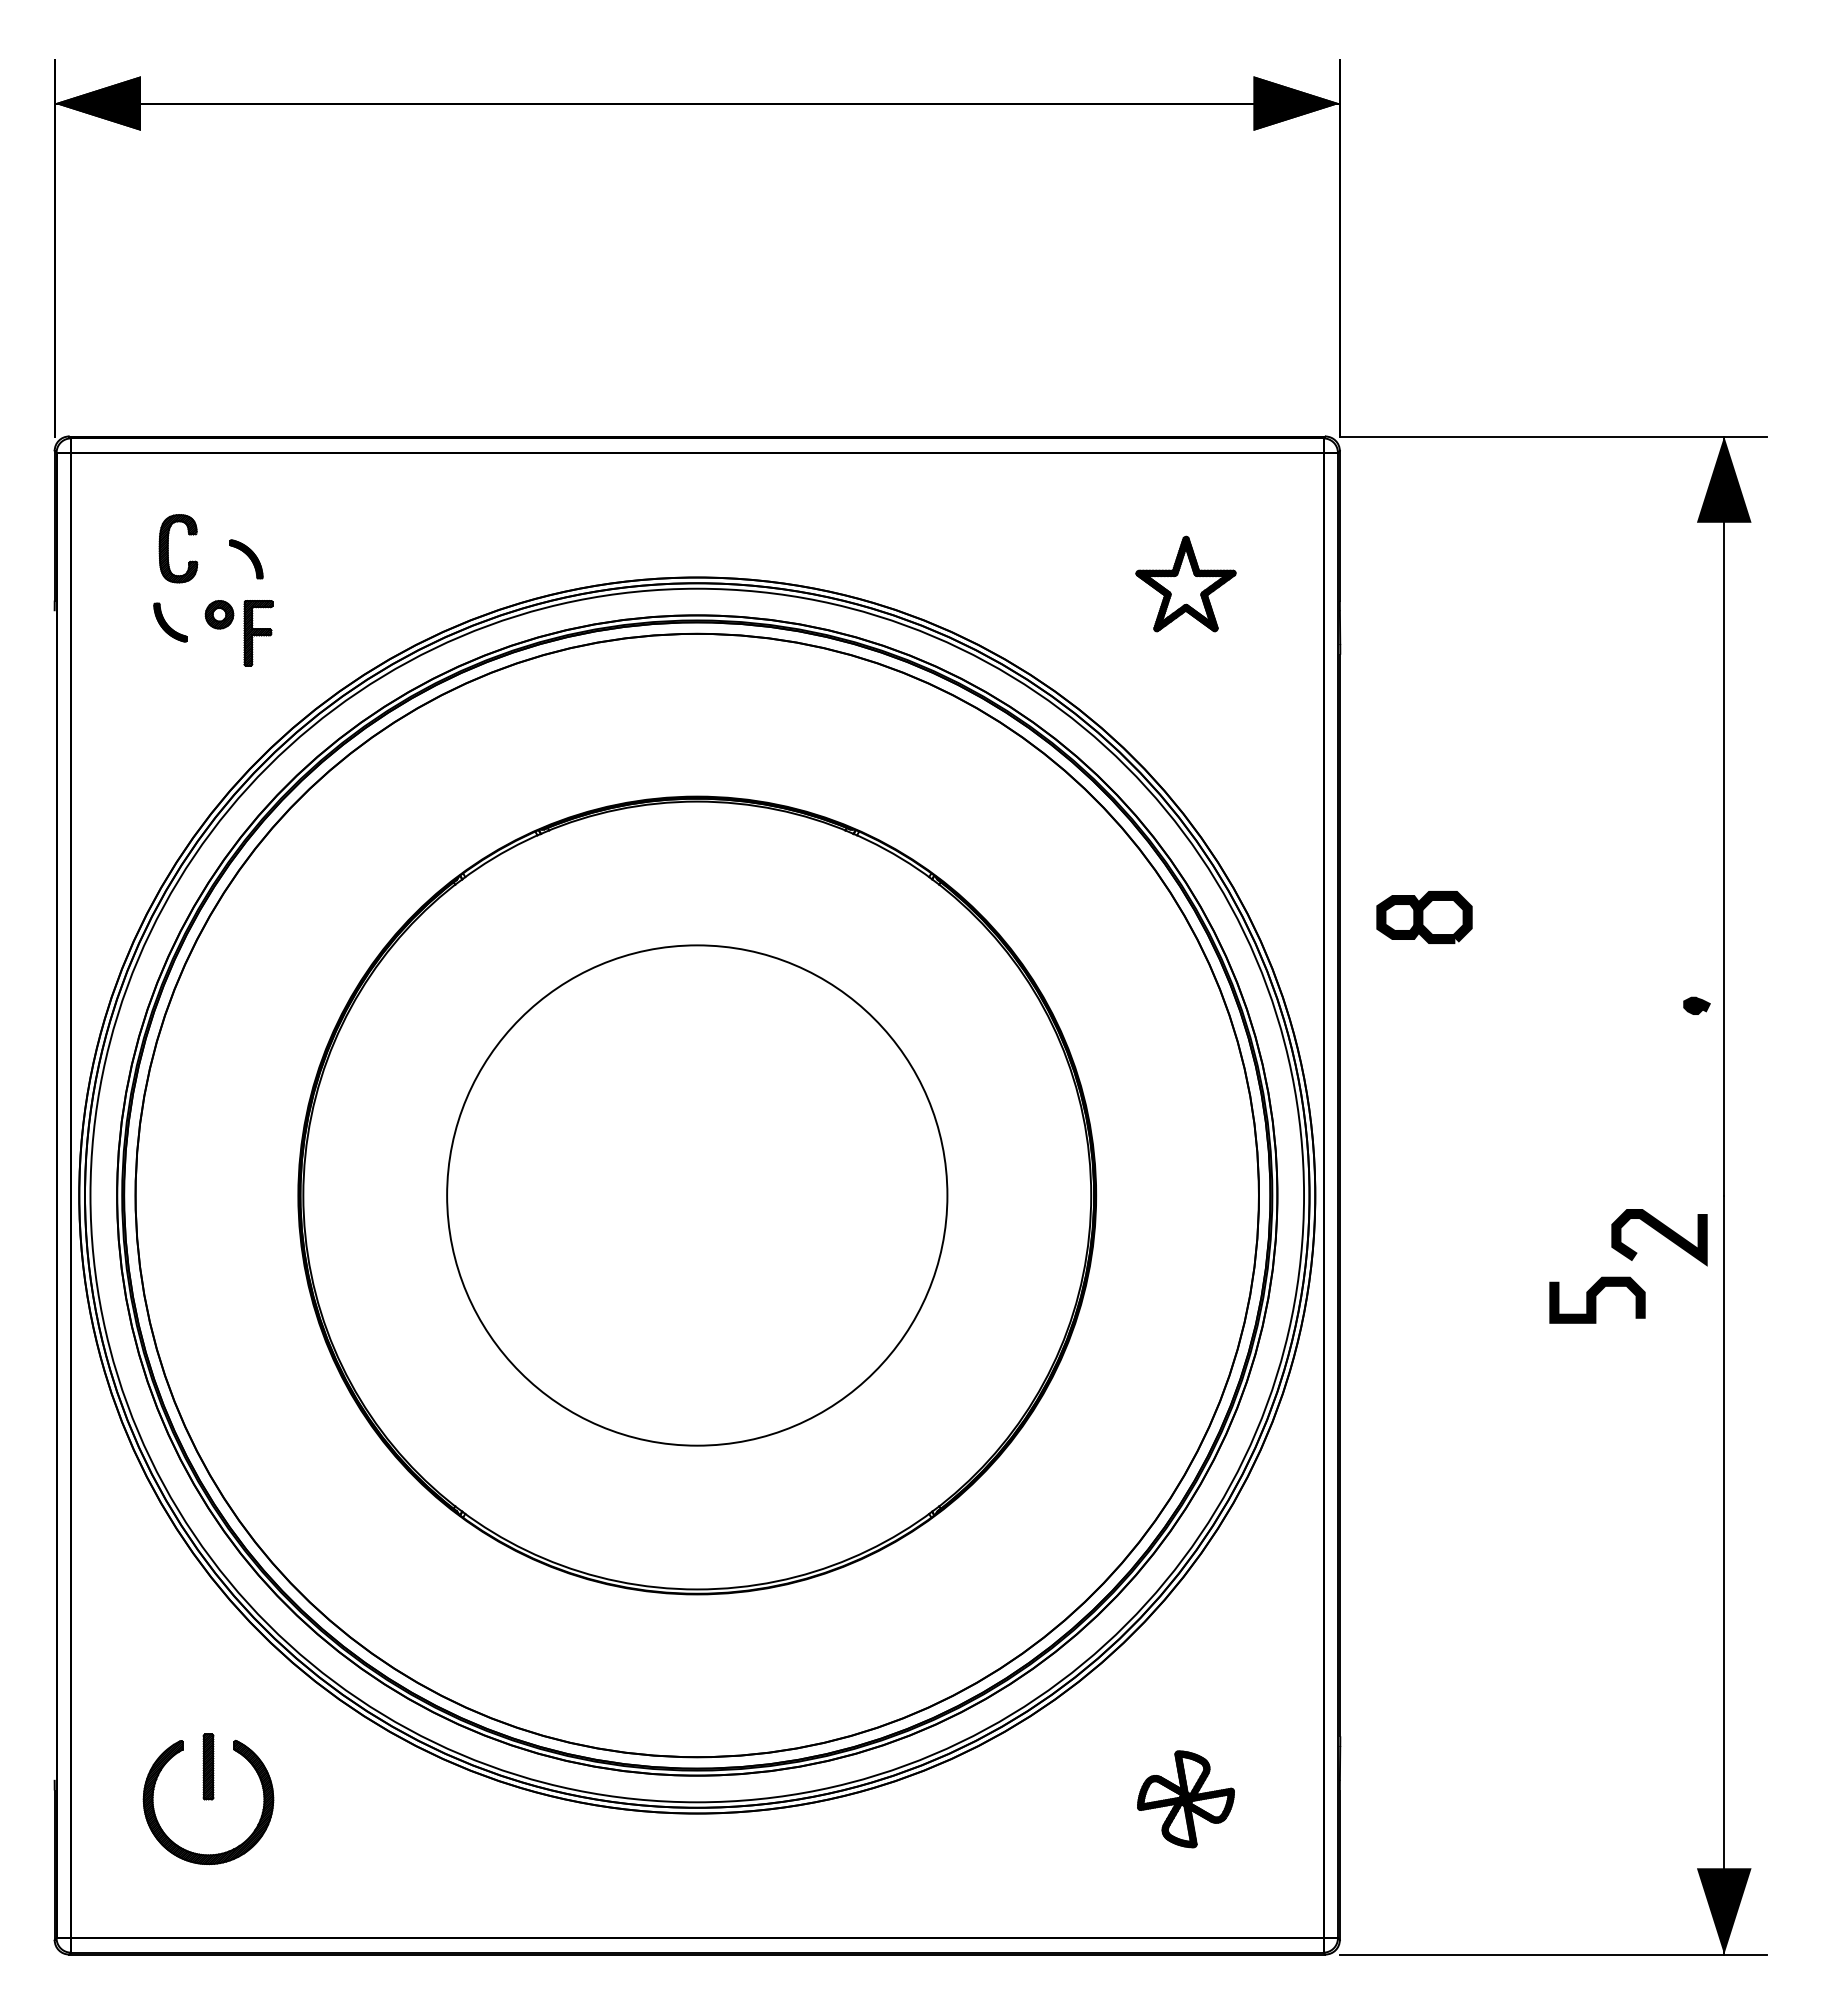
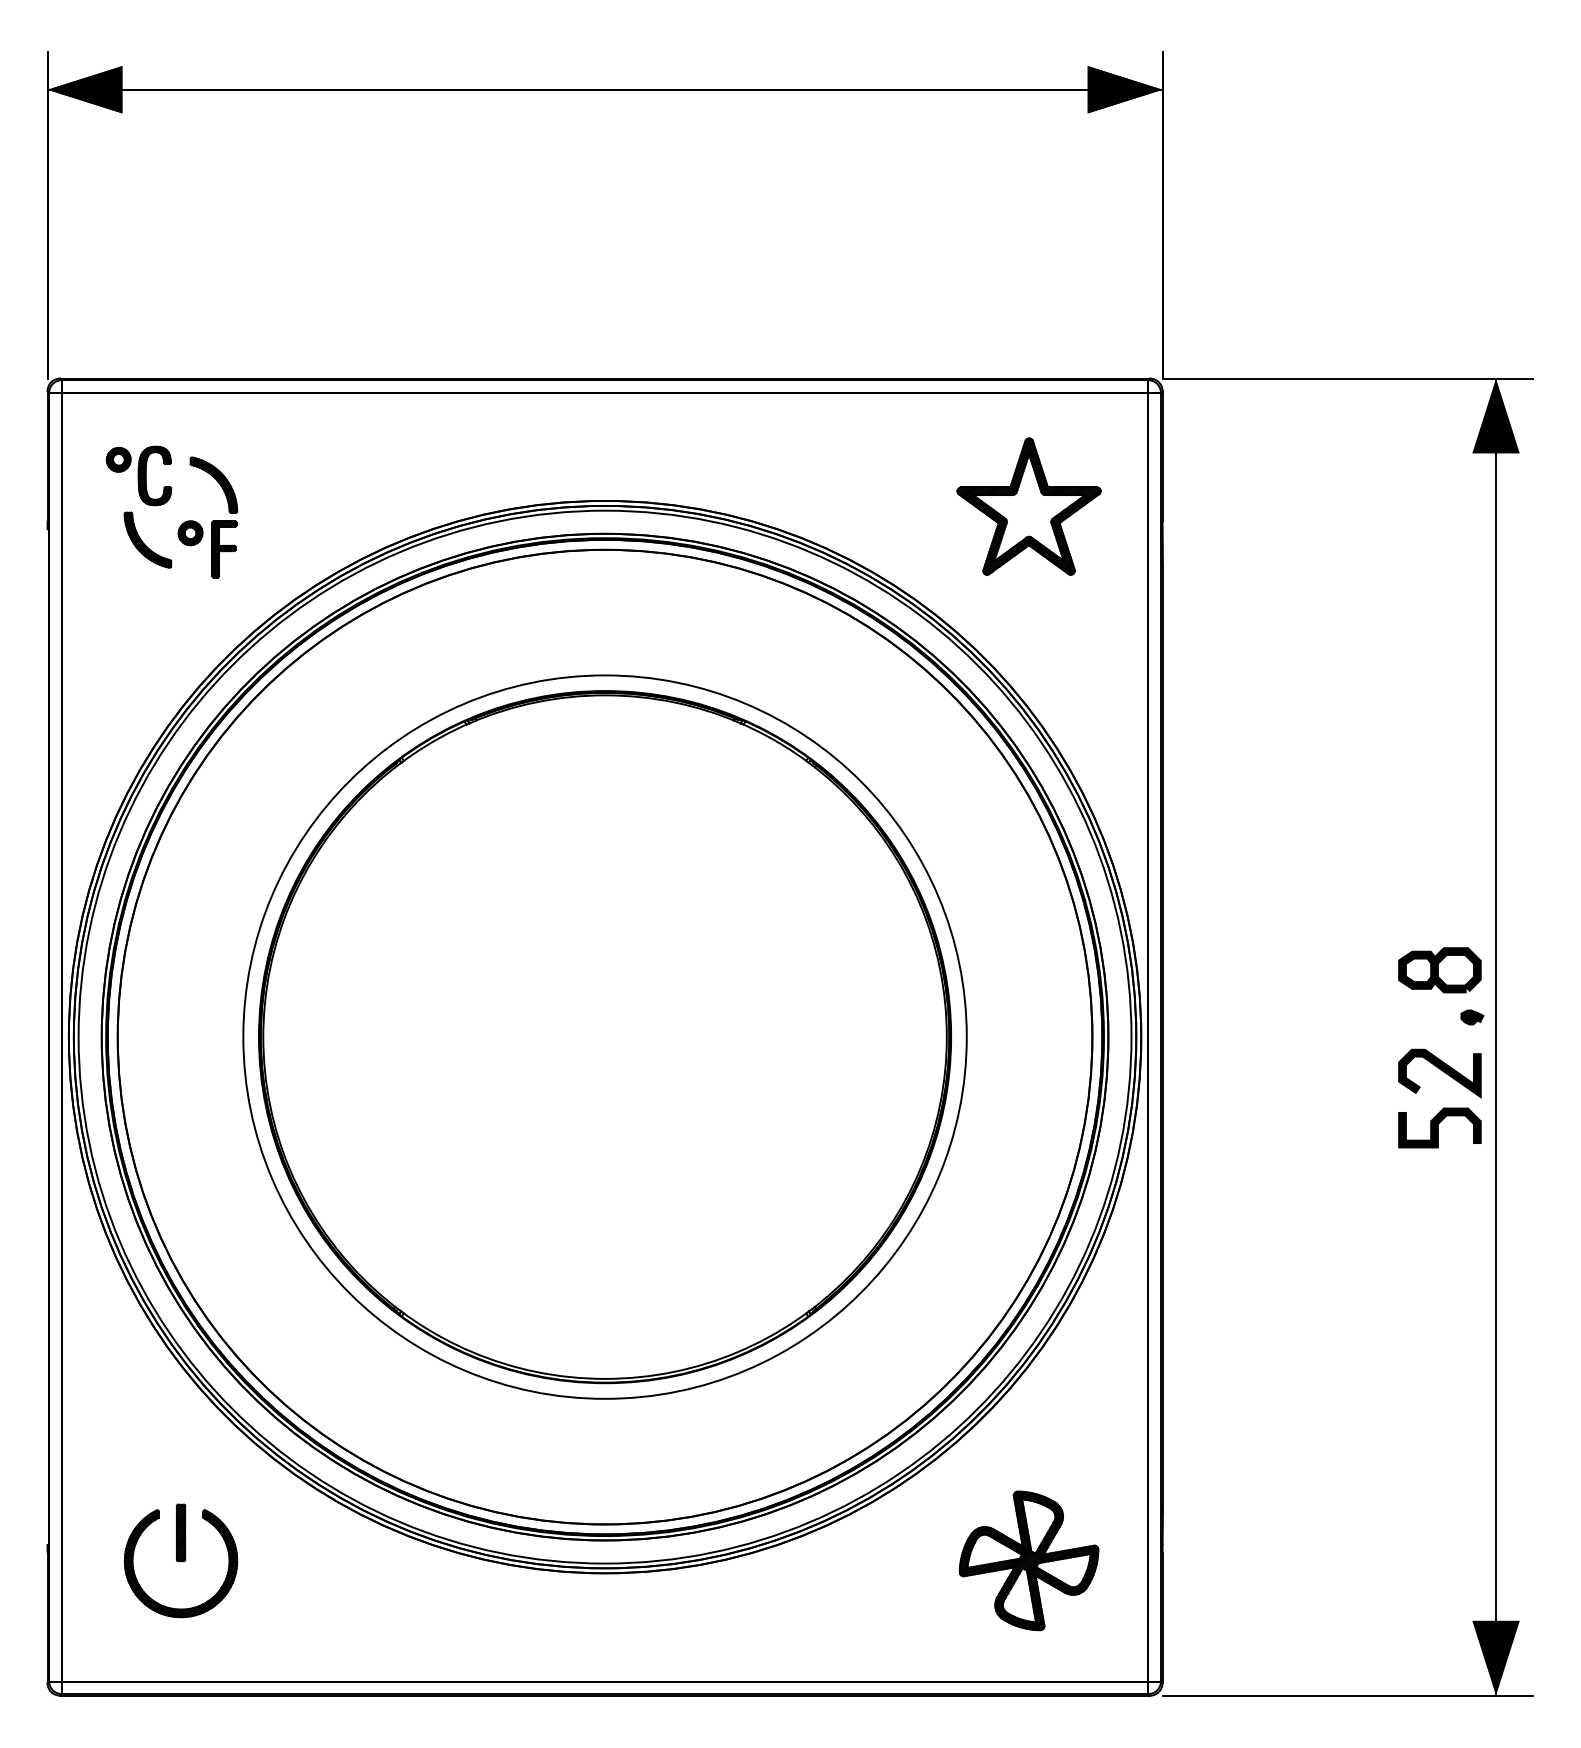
part: (136, 529) -> (118, 459), added
part: (246, 559) -> (213, 485), size x1.67
part: (1185, 583) -> (1028, 506), size x1.67
part: (170, 622) -> (148, 539), size x1.67
part: (1424, 917) -> (1439, 970), moved
part: (1696, 1005) -> (1471, 1017), moved
circle: (697, 1195) -> (605, 1037), size x1.67
curve: (1596, 1299) -> (1439, 1127), moved
part: (1185, 1799) -> (1028, 1561), size x1.67

